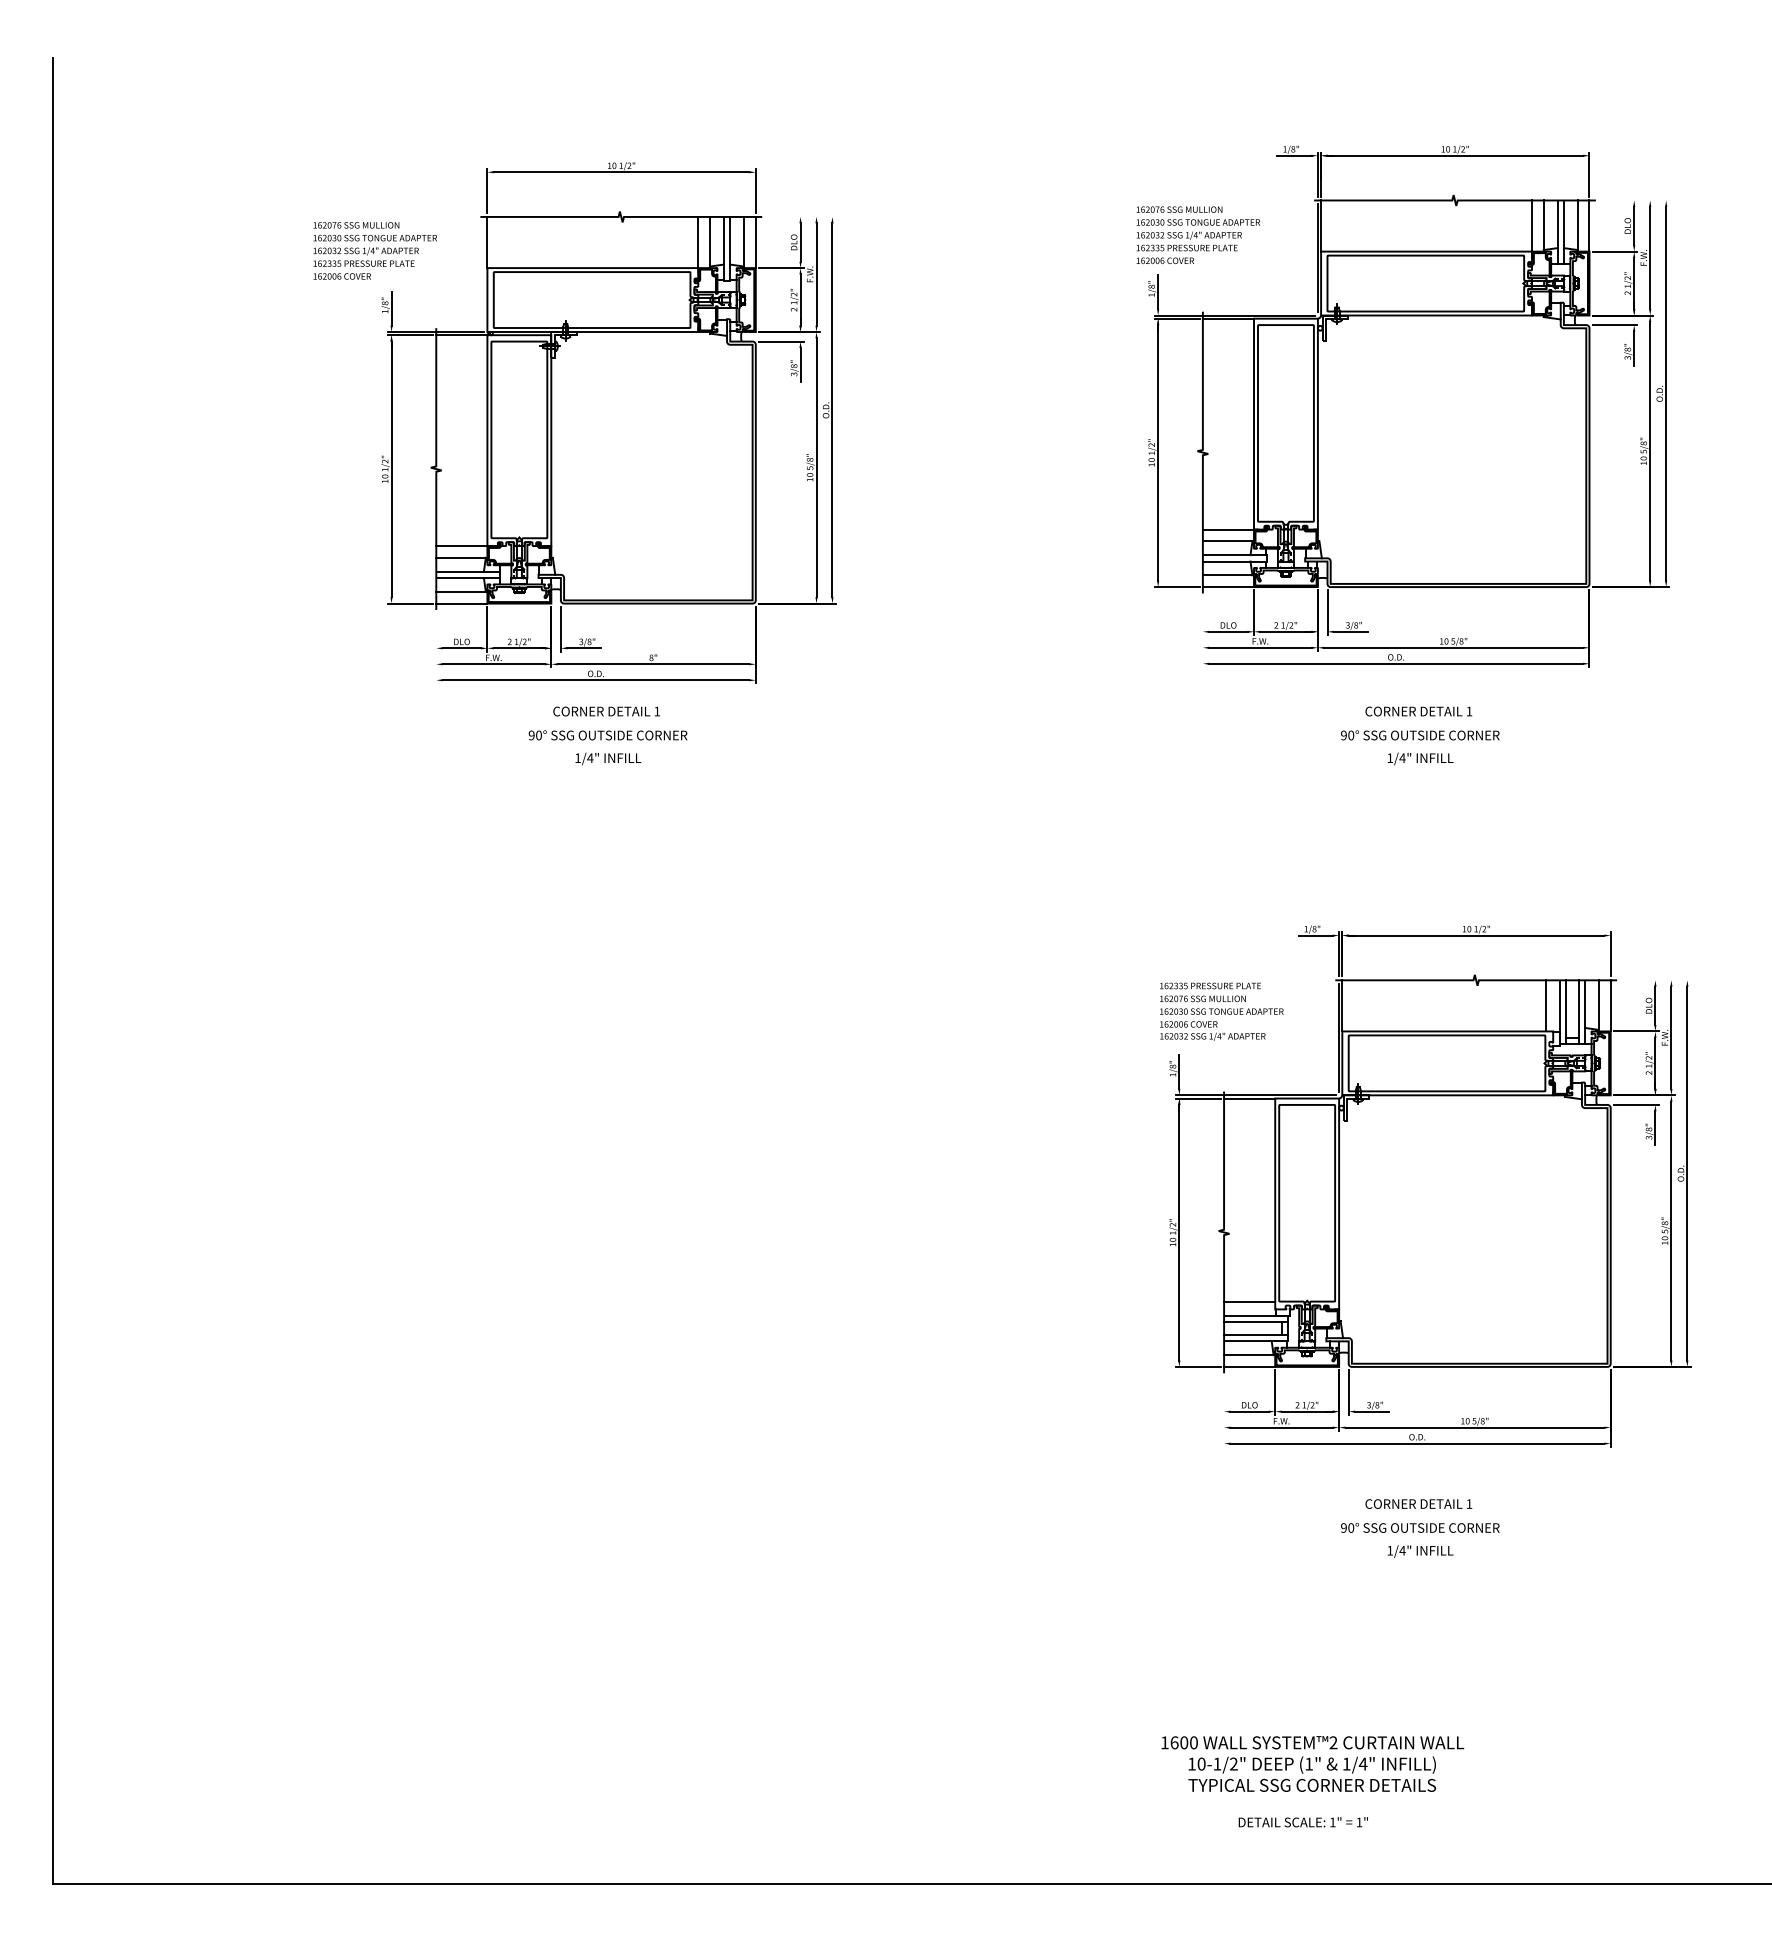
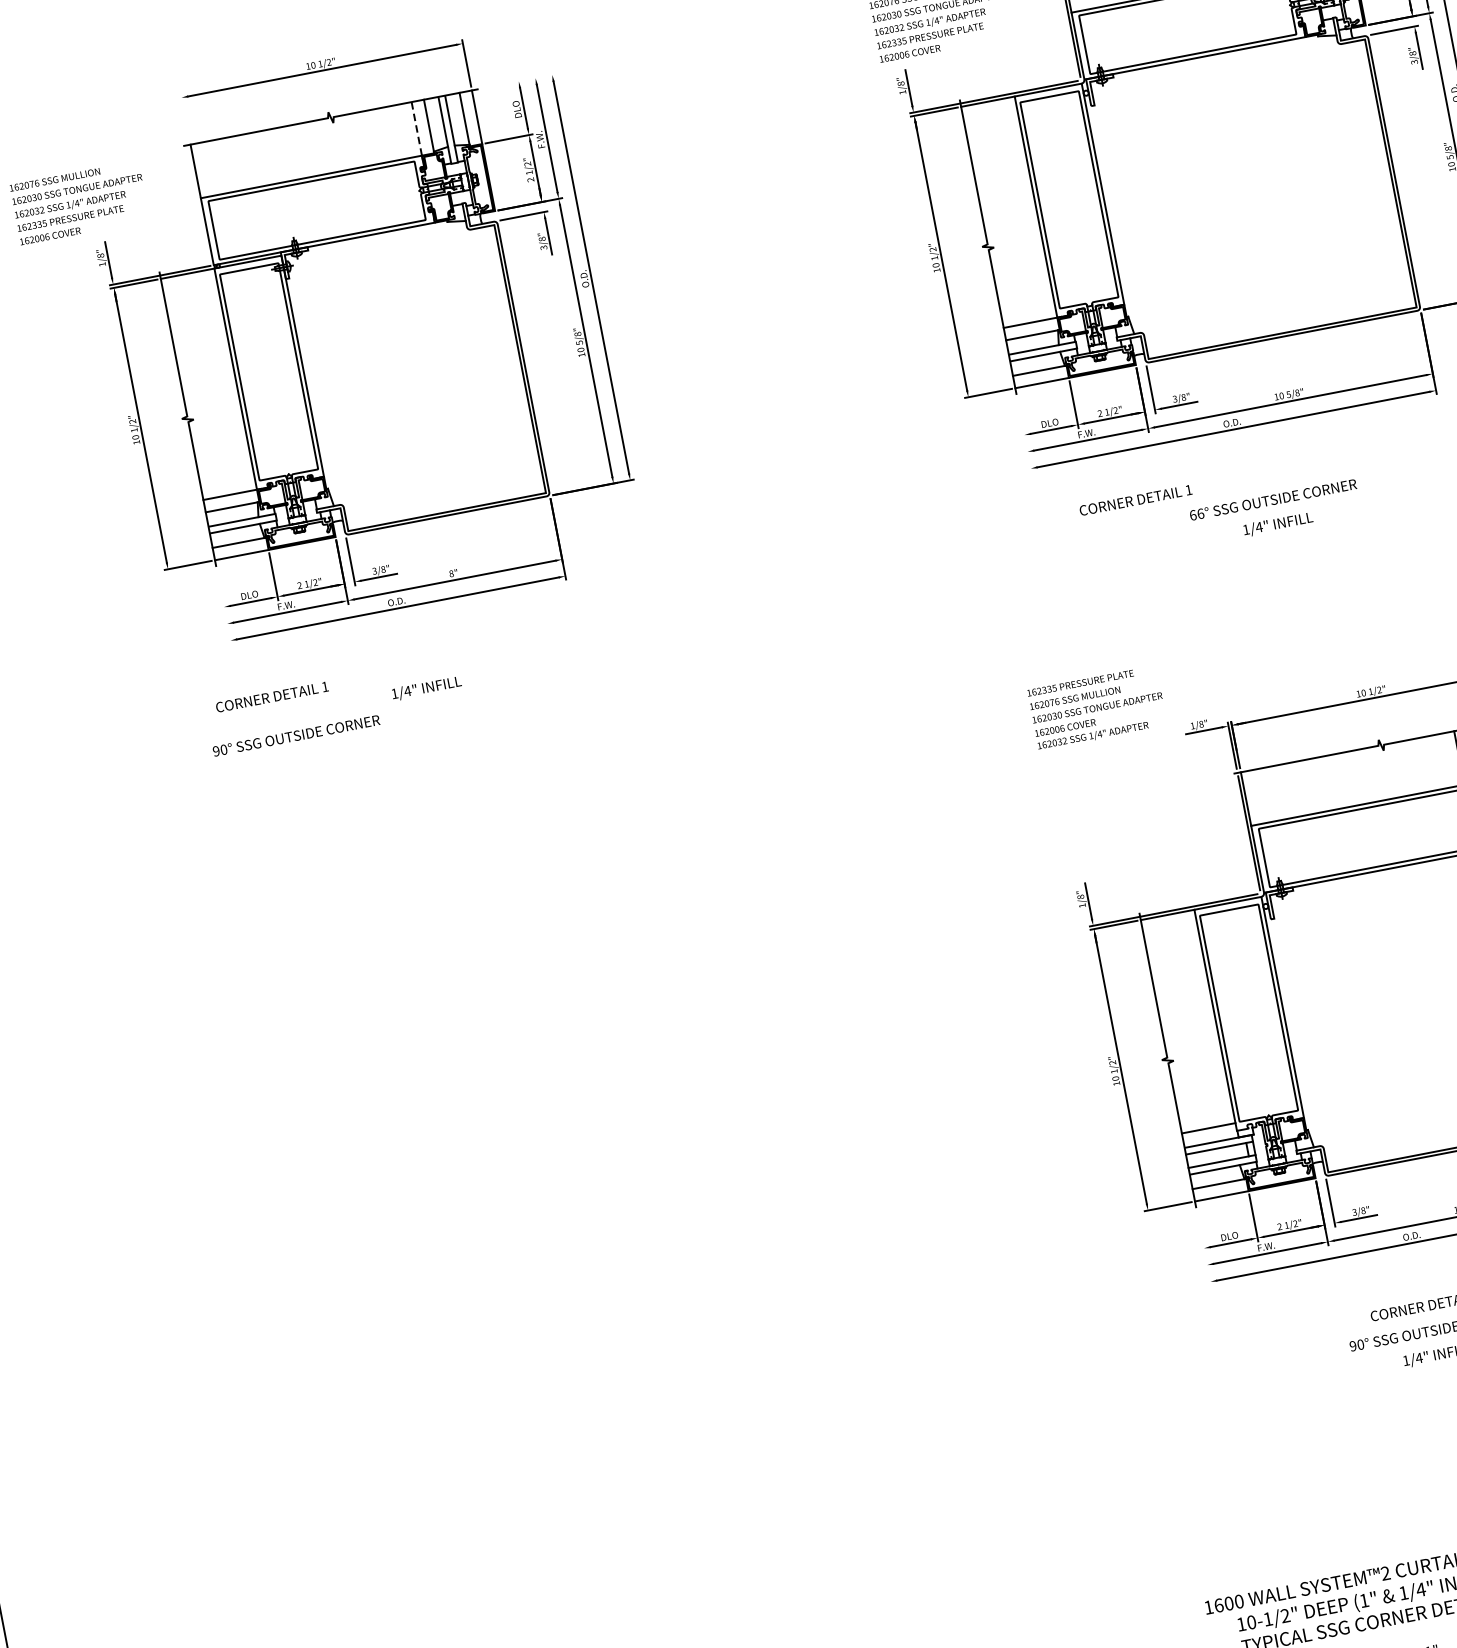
line: (487, 191) -> (185, 117), removed
line: (698, 242) -> (417, 128), solid -> dashed
text: (606, 711) -> (272, 697), moved
text: (1418, 711) -> (1135, 500), moved
text: (607, 735) -> (295, 735), moved
text: (1347, 735) -> (1196, 514), 90° -> 66°
text: (1221, 1011) -> (1097, 707), moved

